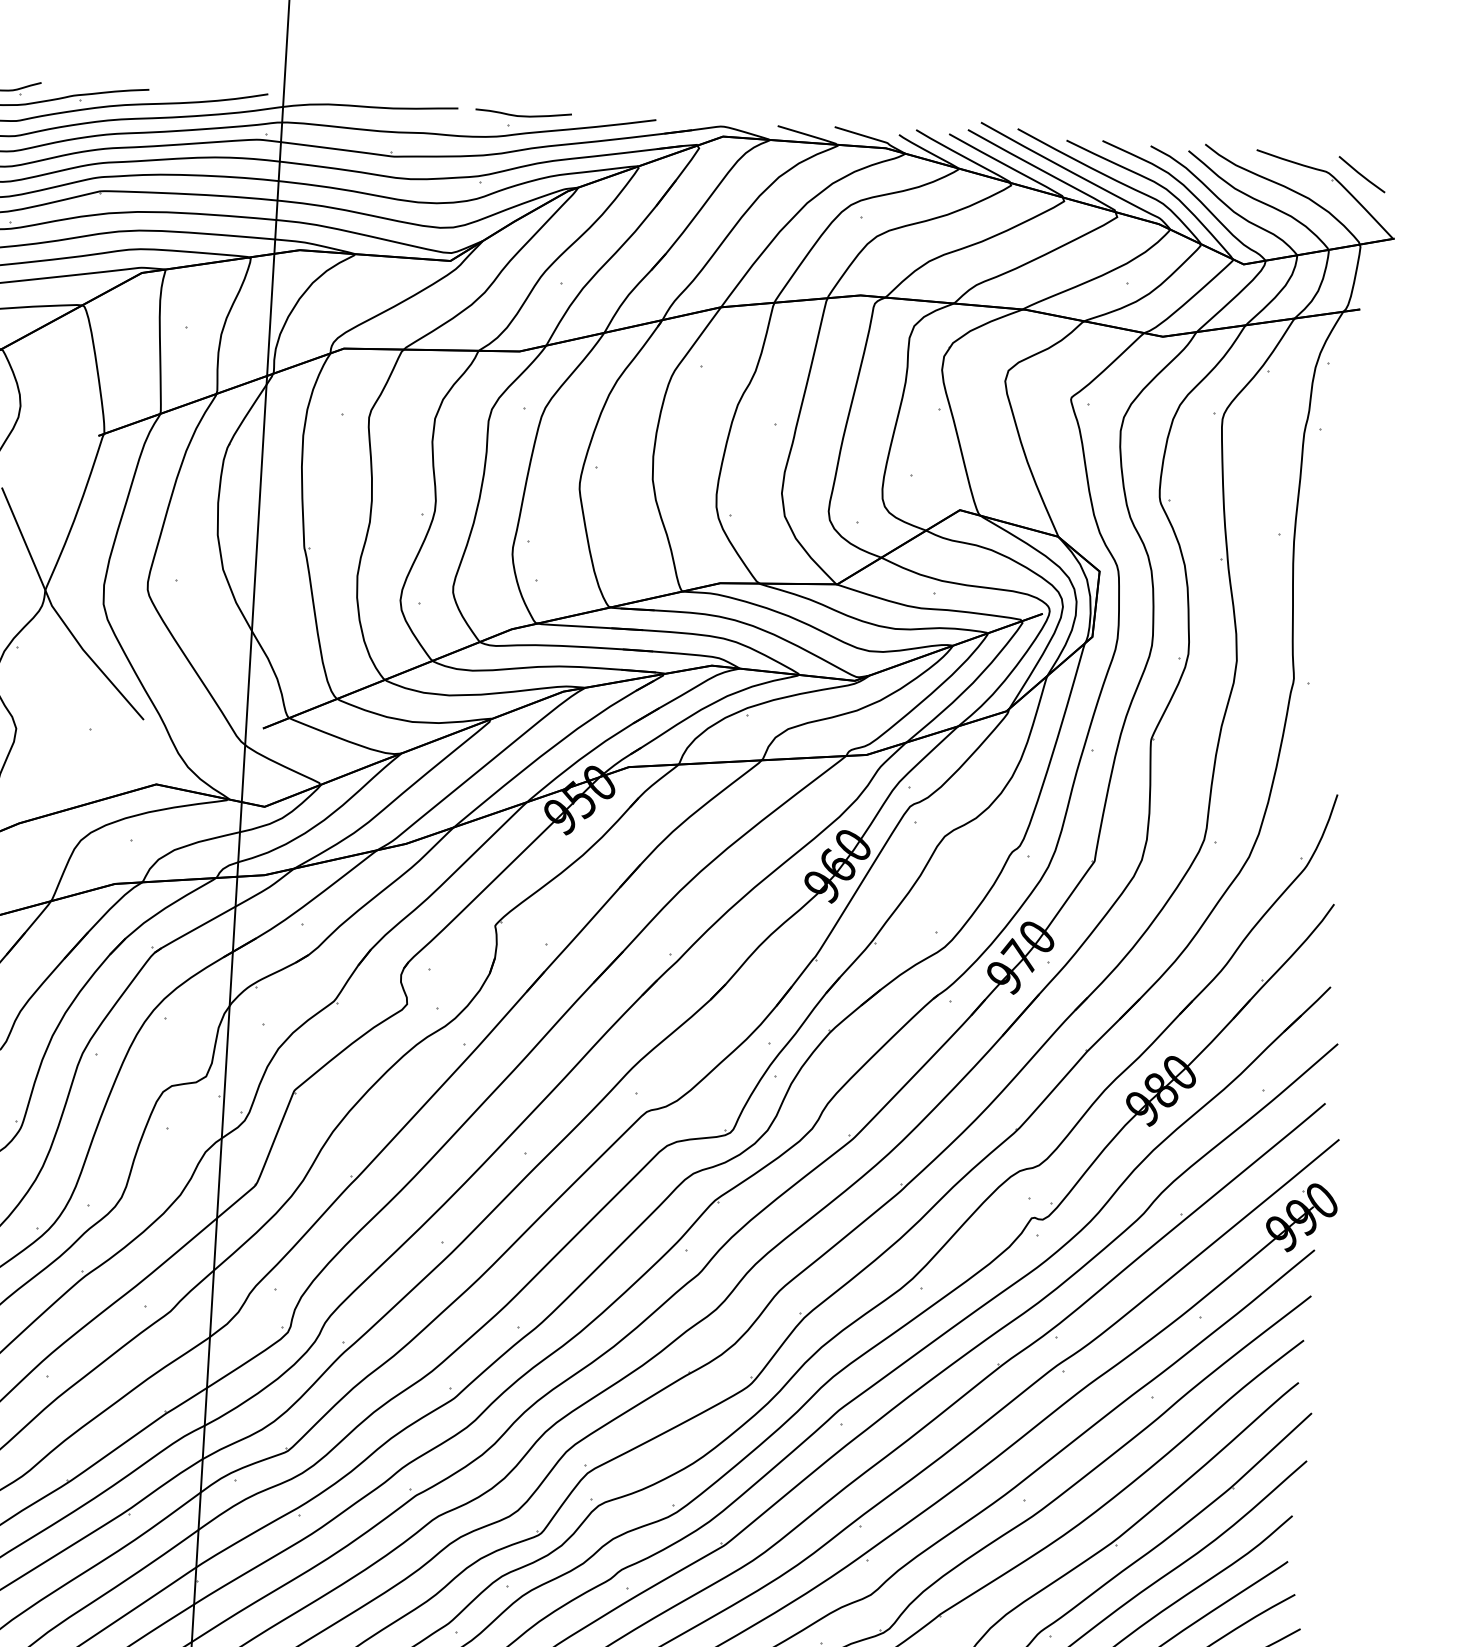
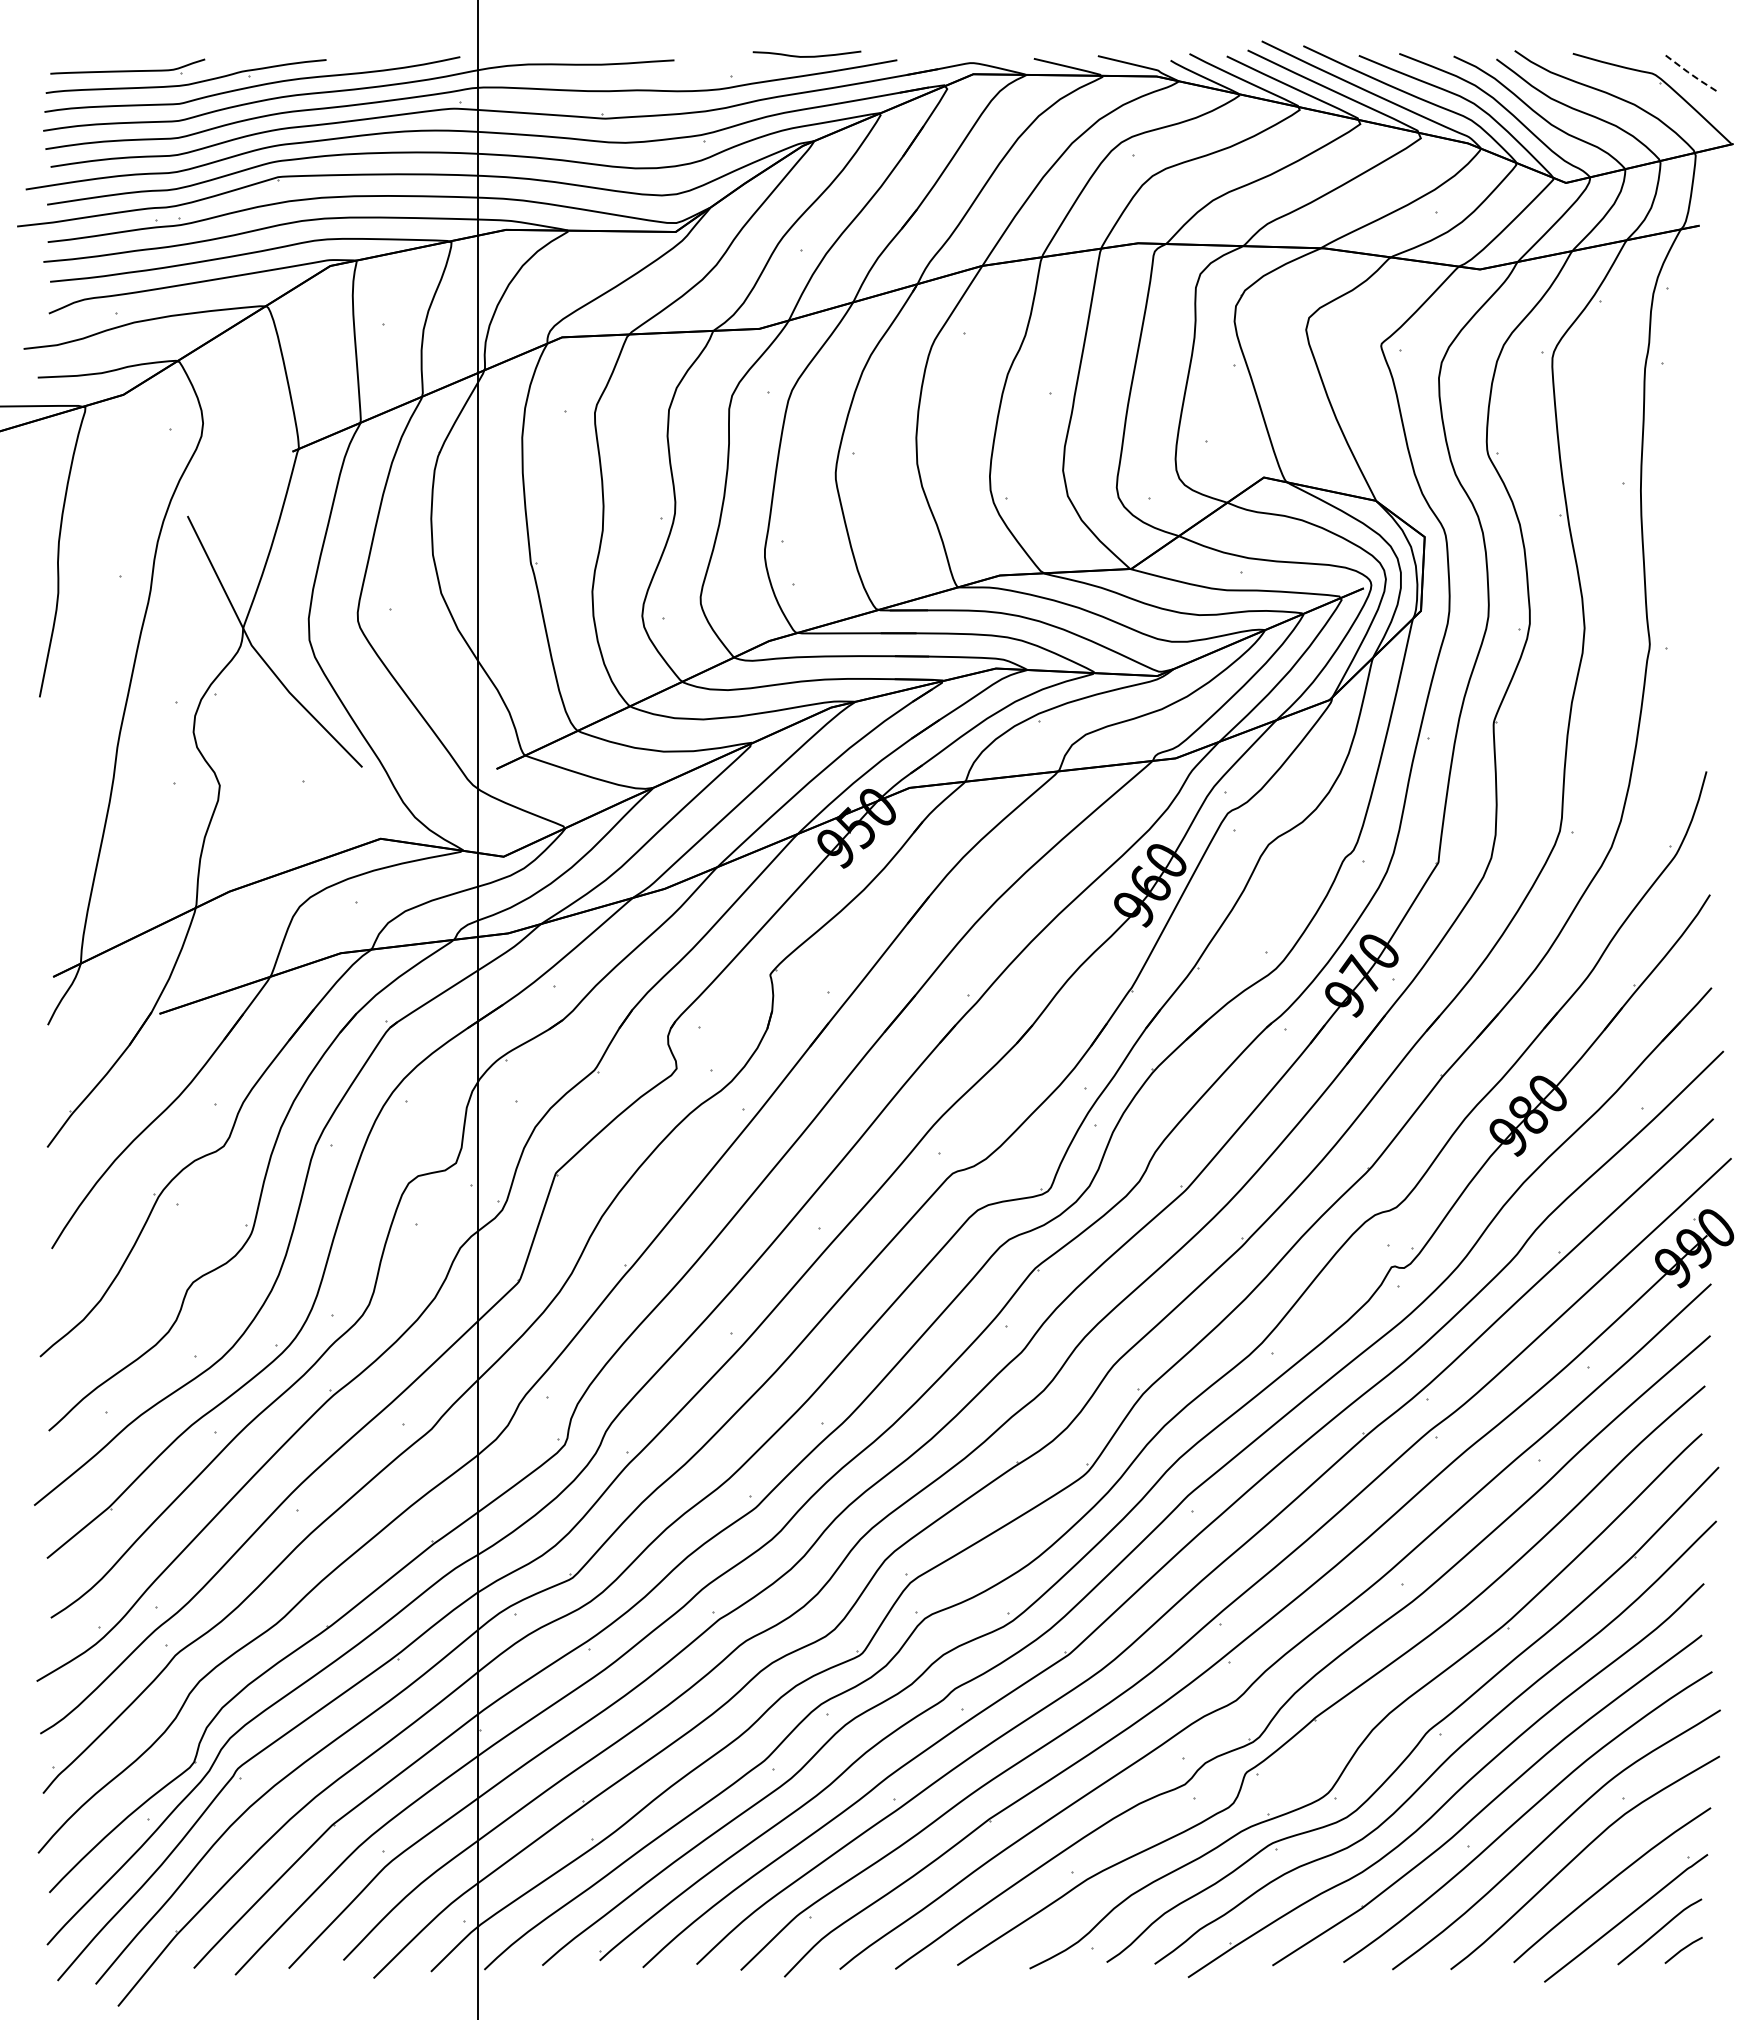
curve: (524, 115) -> (808, 55), moved
line: (1361, 175) -> (1692, 75), solid -> dashed

